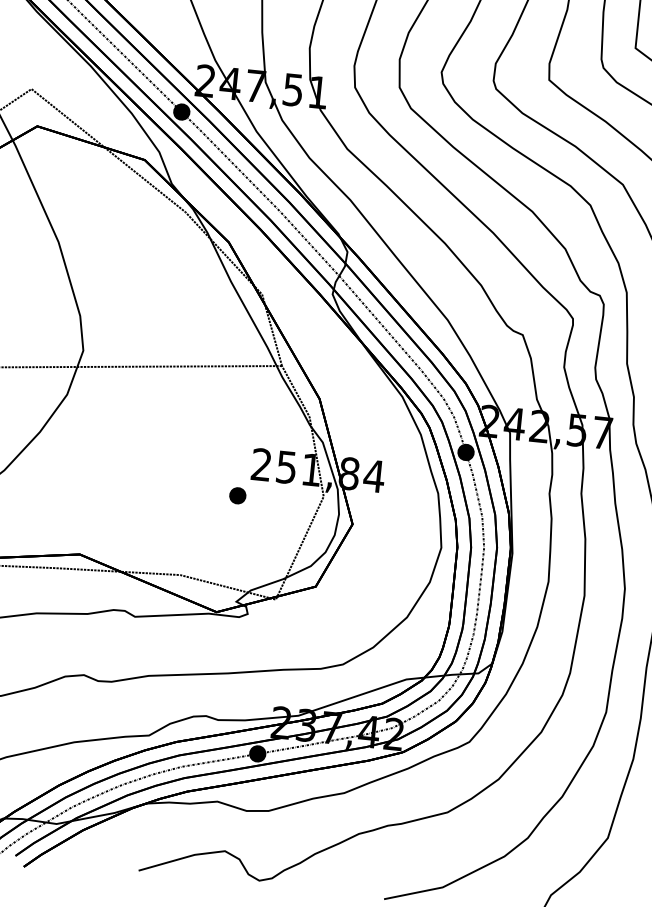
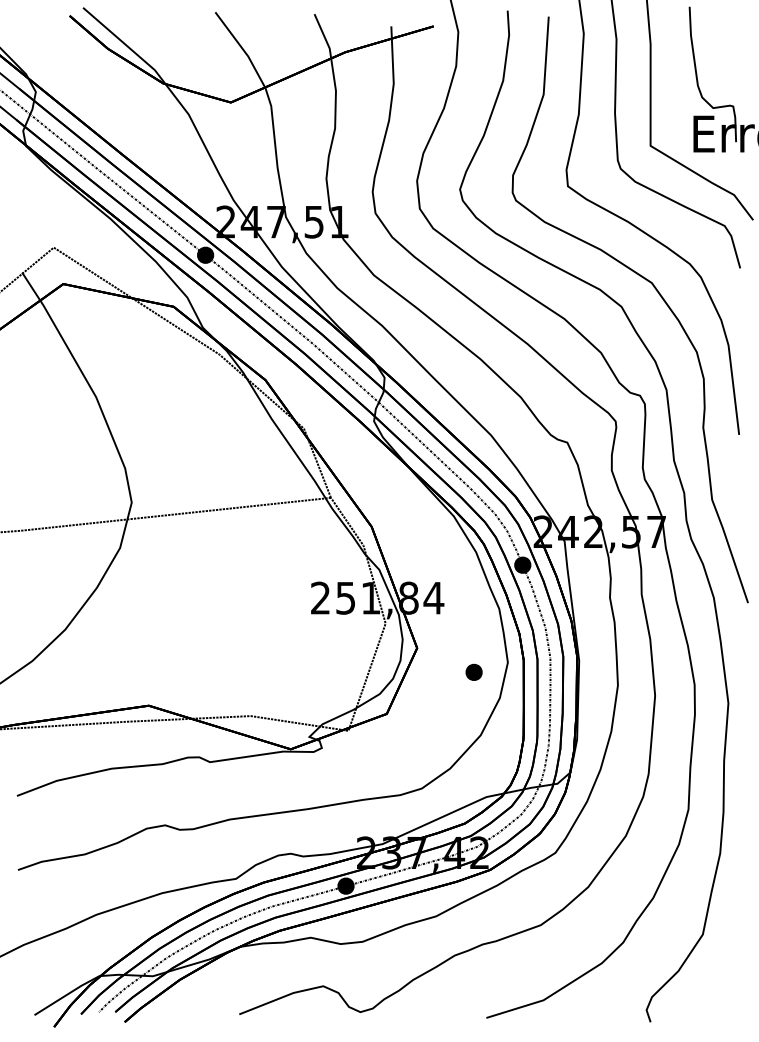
part: (237, 494) -> (473, 671), moved

